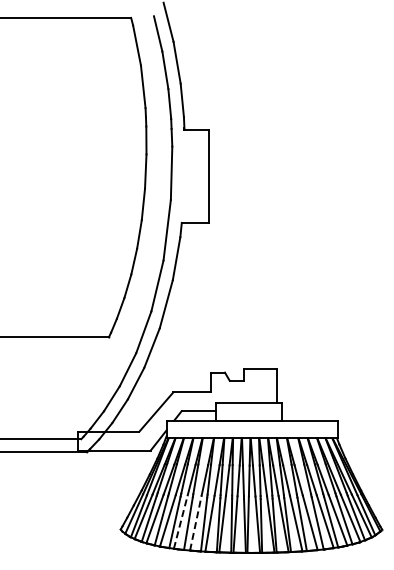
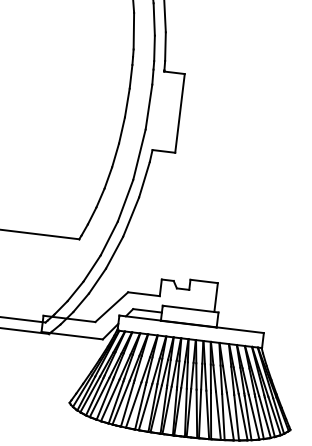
line: (180, 522) -> (120, 403), dashed -> solid
line: (195, 522) -> (133, 404), dashed -> solid

